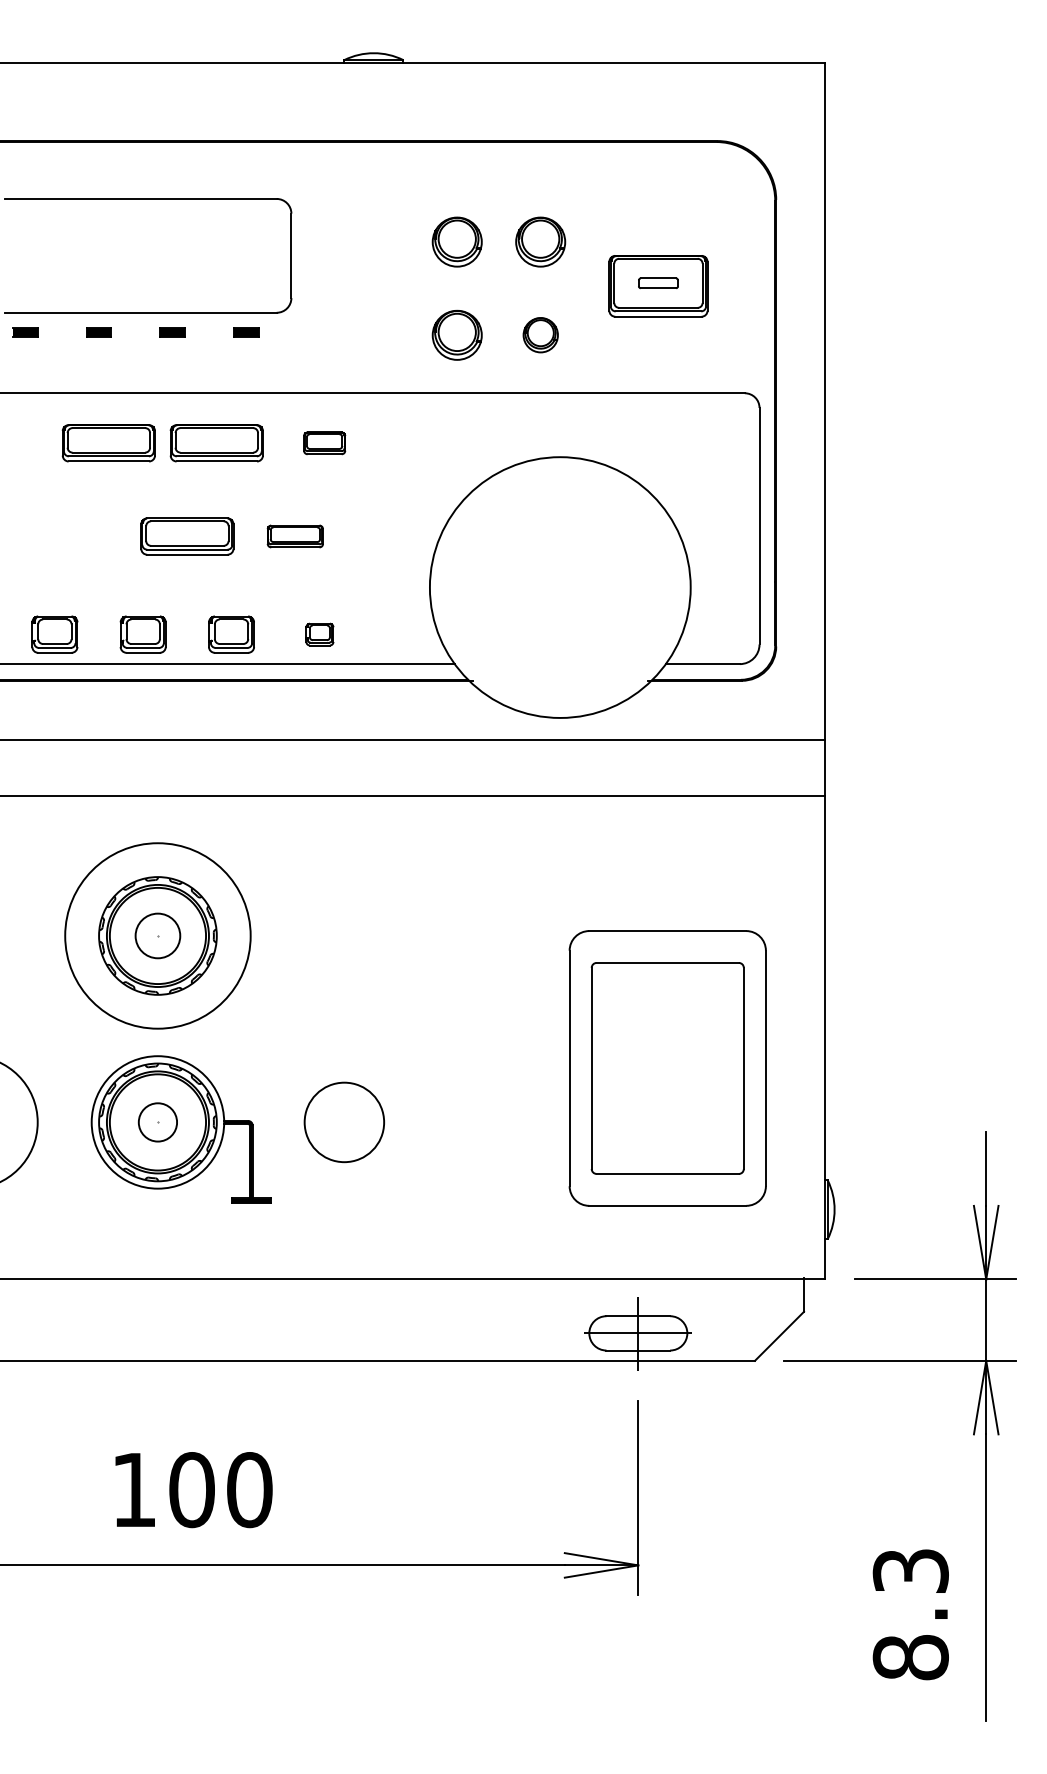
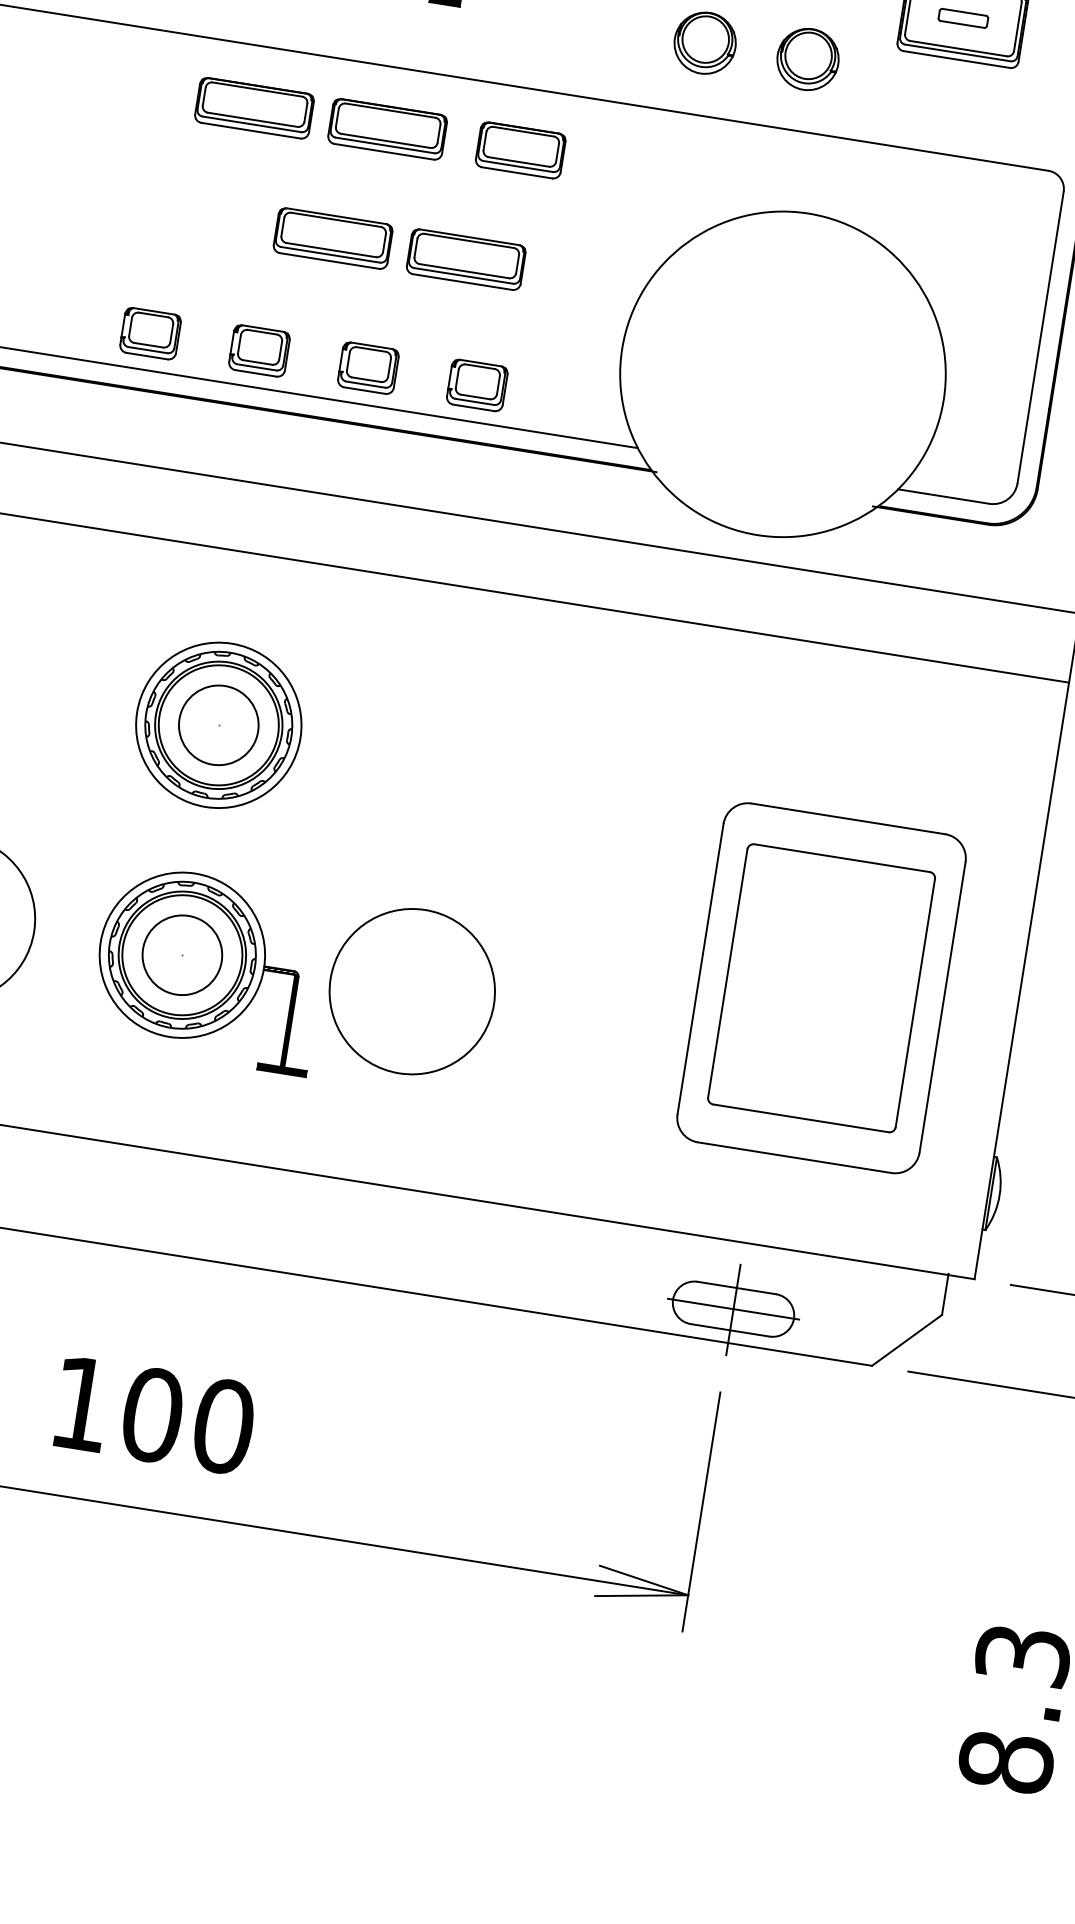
part: (540, 334) -> (807, 58), size x1.43
part: (324, 443) -> (520, 150), size x1.67
part: (295, 536) -> (466, 259), size x1.67
part: (319, 634) -> (476, 385), size x1.67
circle: (157, 935) -> (218, 724), size x0.71
circle: (157, 935) -> (218, 724), size x1.43
circle: (157, 1122) -> (181, 955), size x1.67
circle: (344, 1122) -> (412, 991), size x1.67

